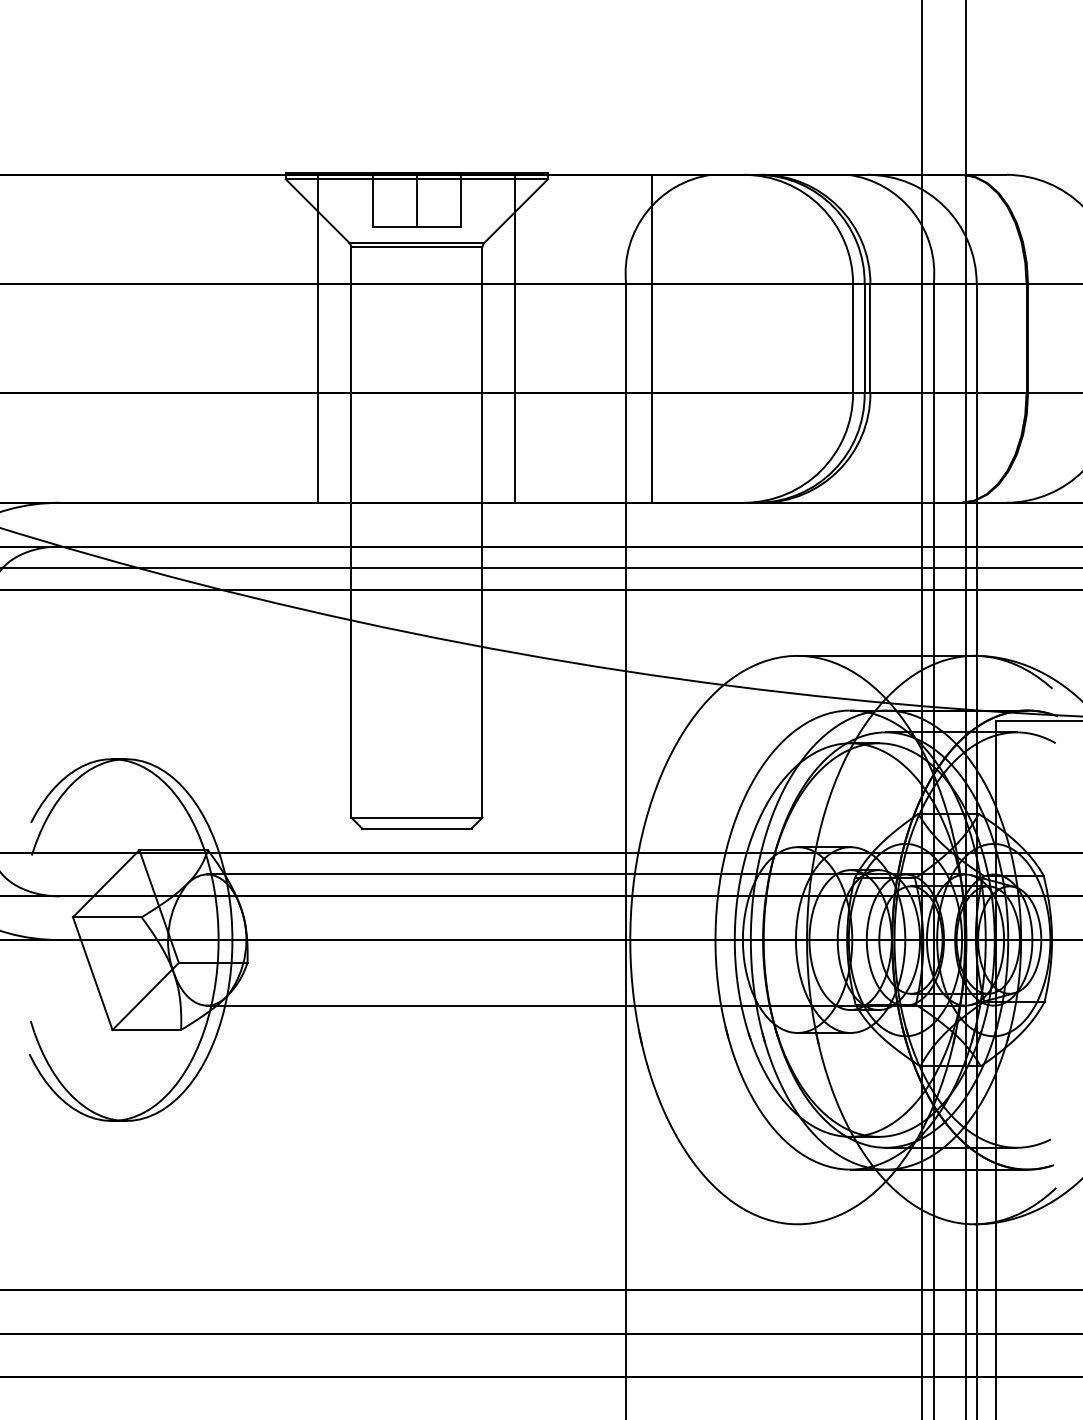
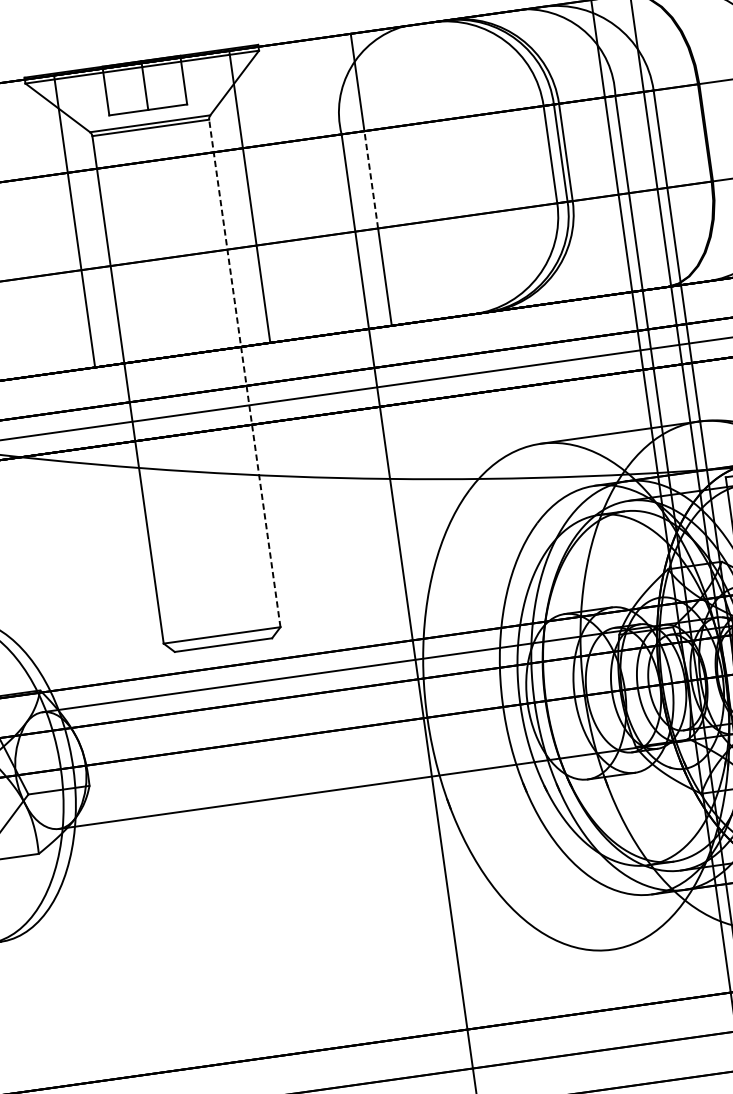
line: (651, 338) -> (370, 179), solid -> dashed
line: (482, 532) -> (244, 373), solid -> dashed

